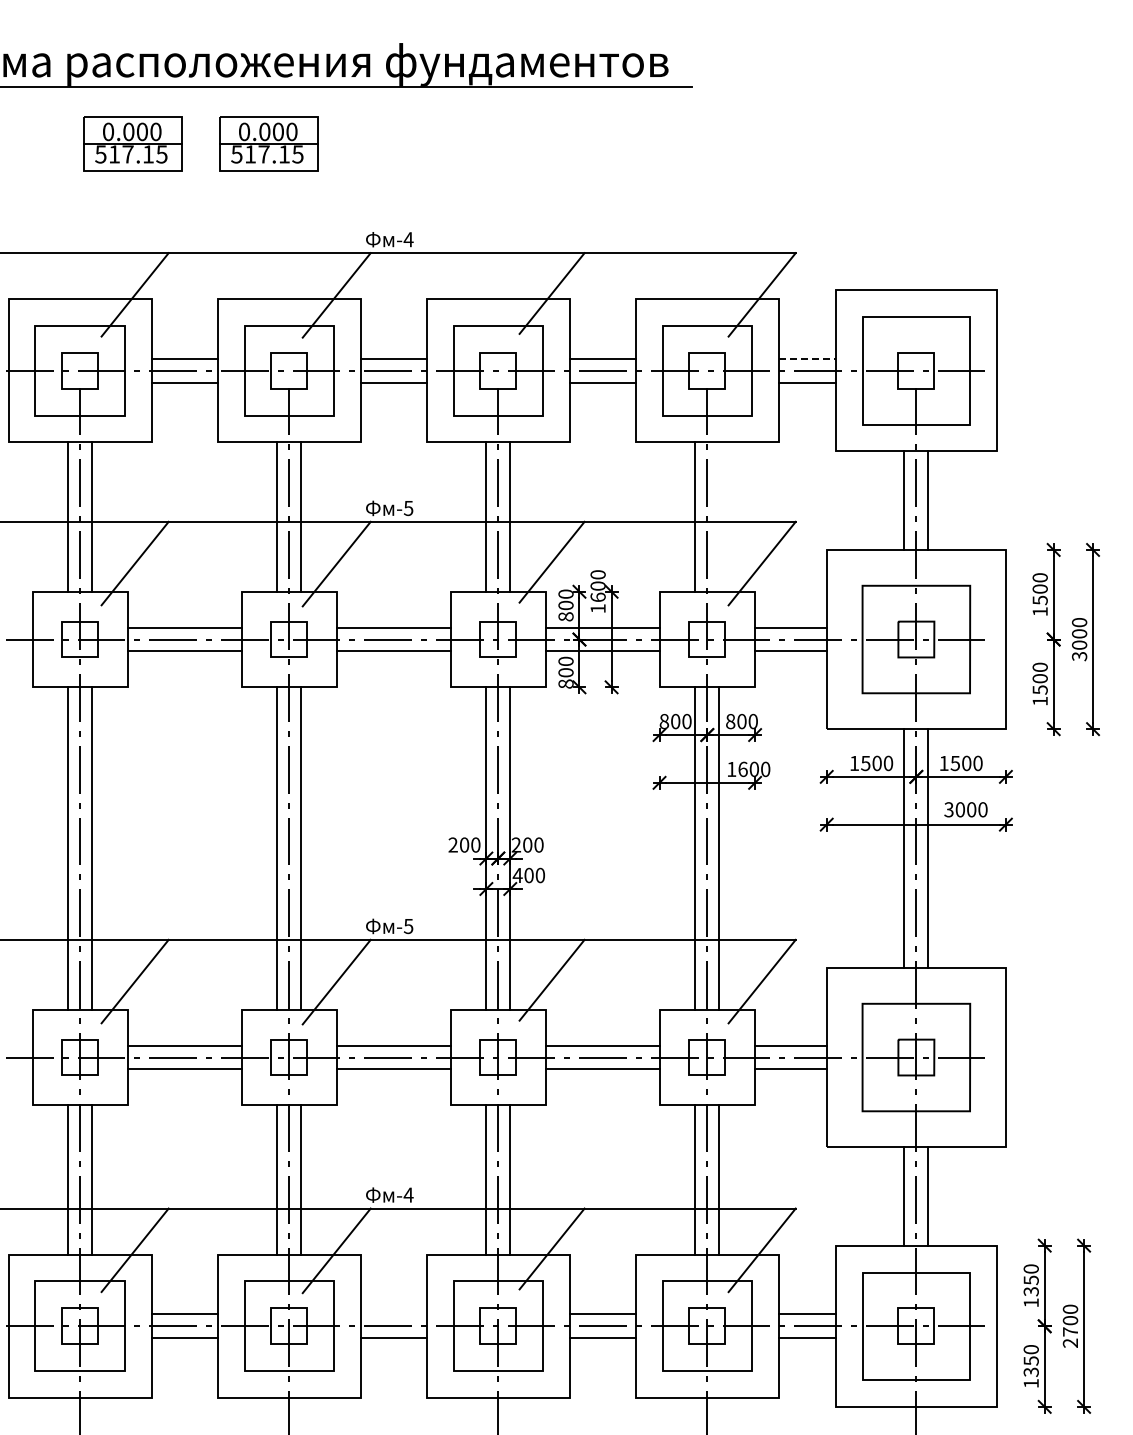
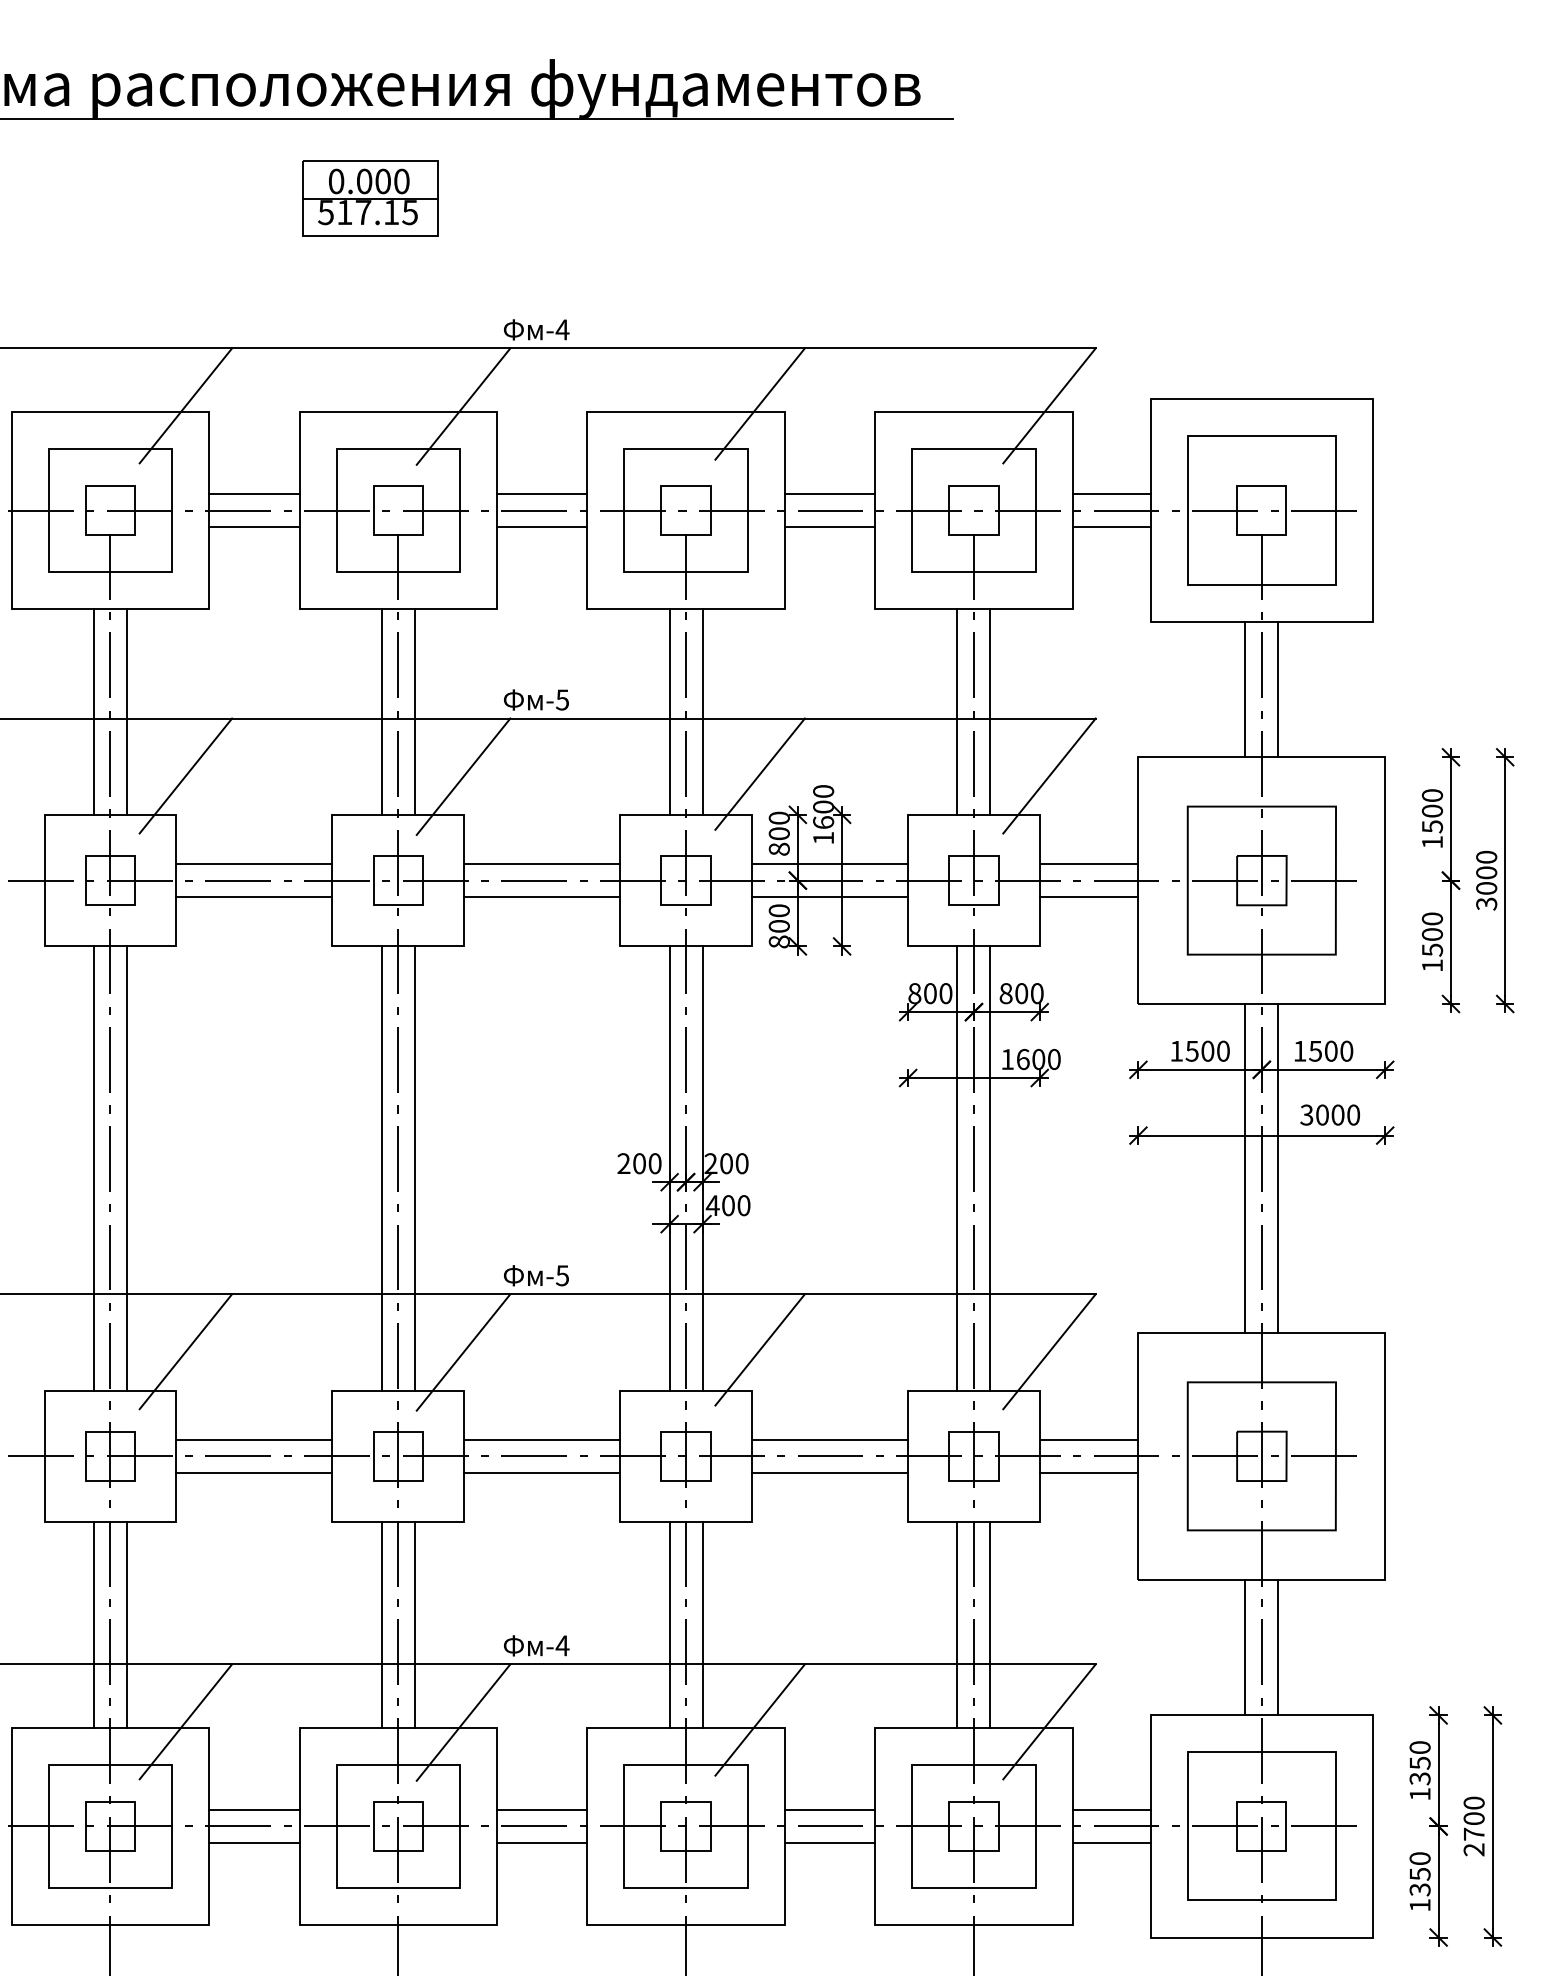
part: (132, 143) -> (182, 197), removed
line: (807, 358) -> (1111, 493), dashed -> solid
line: (719, 516) -> (990, 711), added
line: (393, 1314) -> (541, 1810), added

